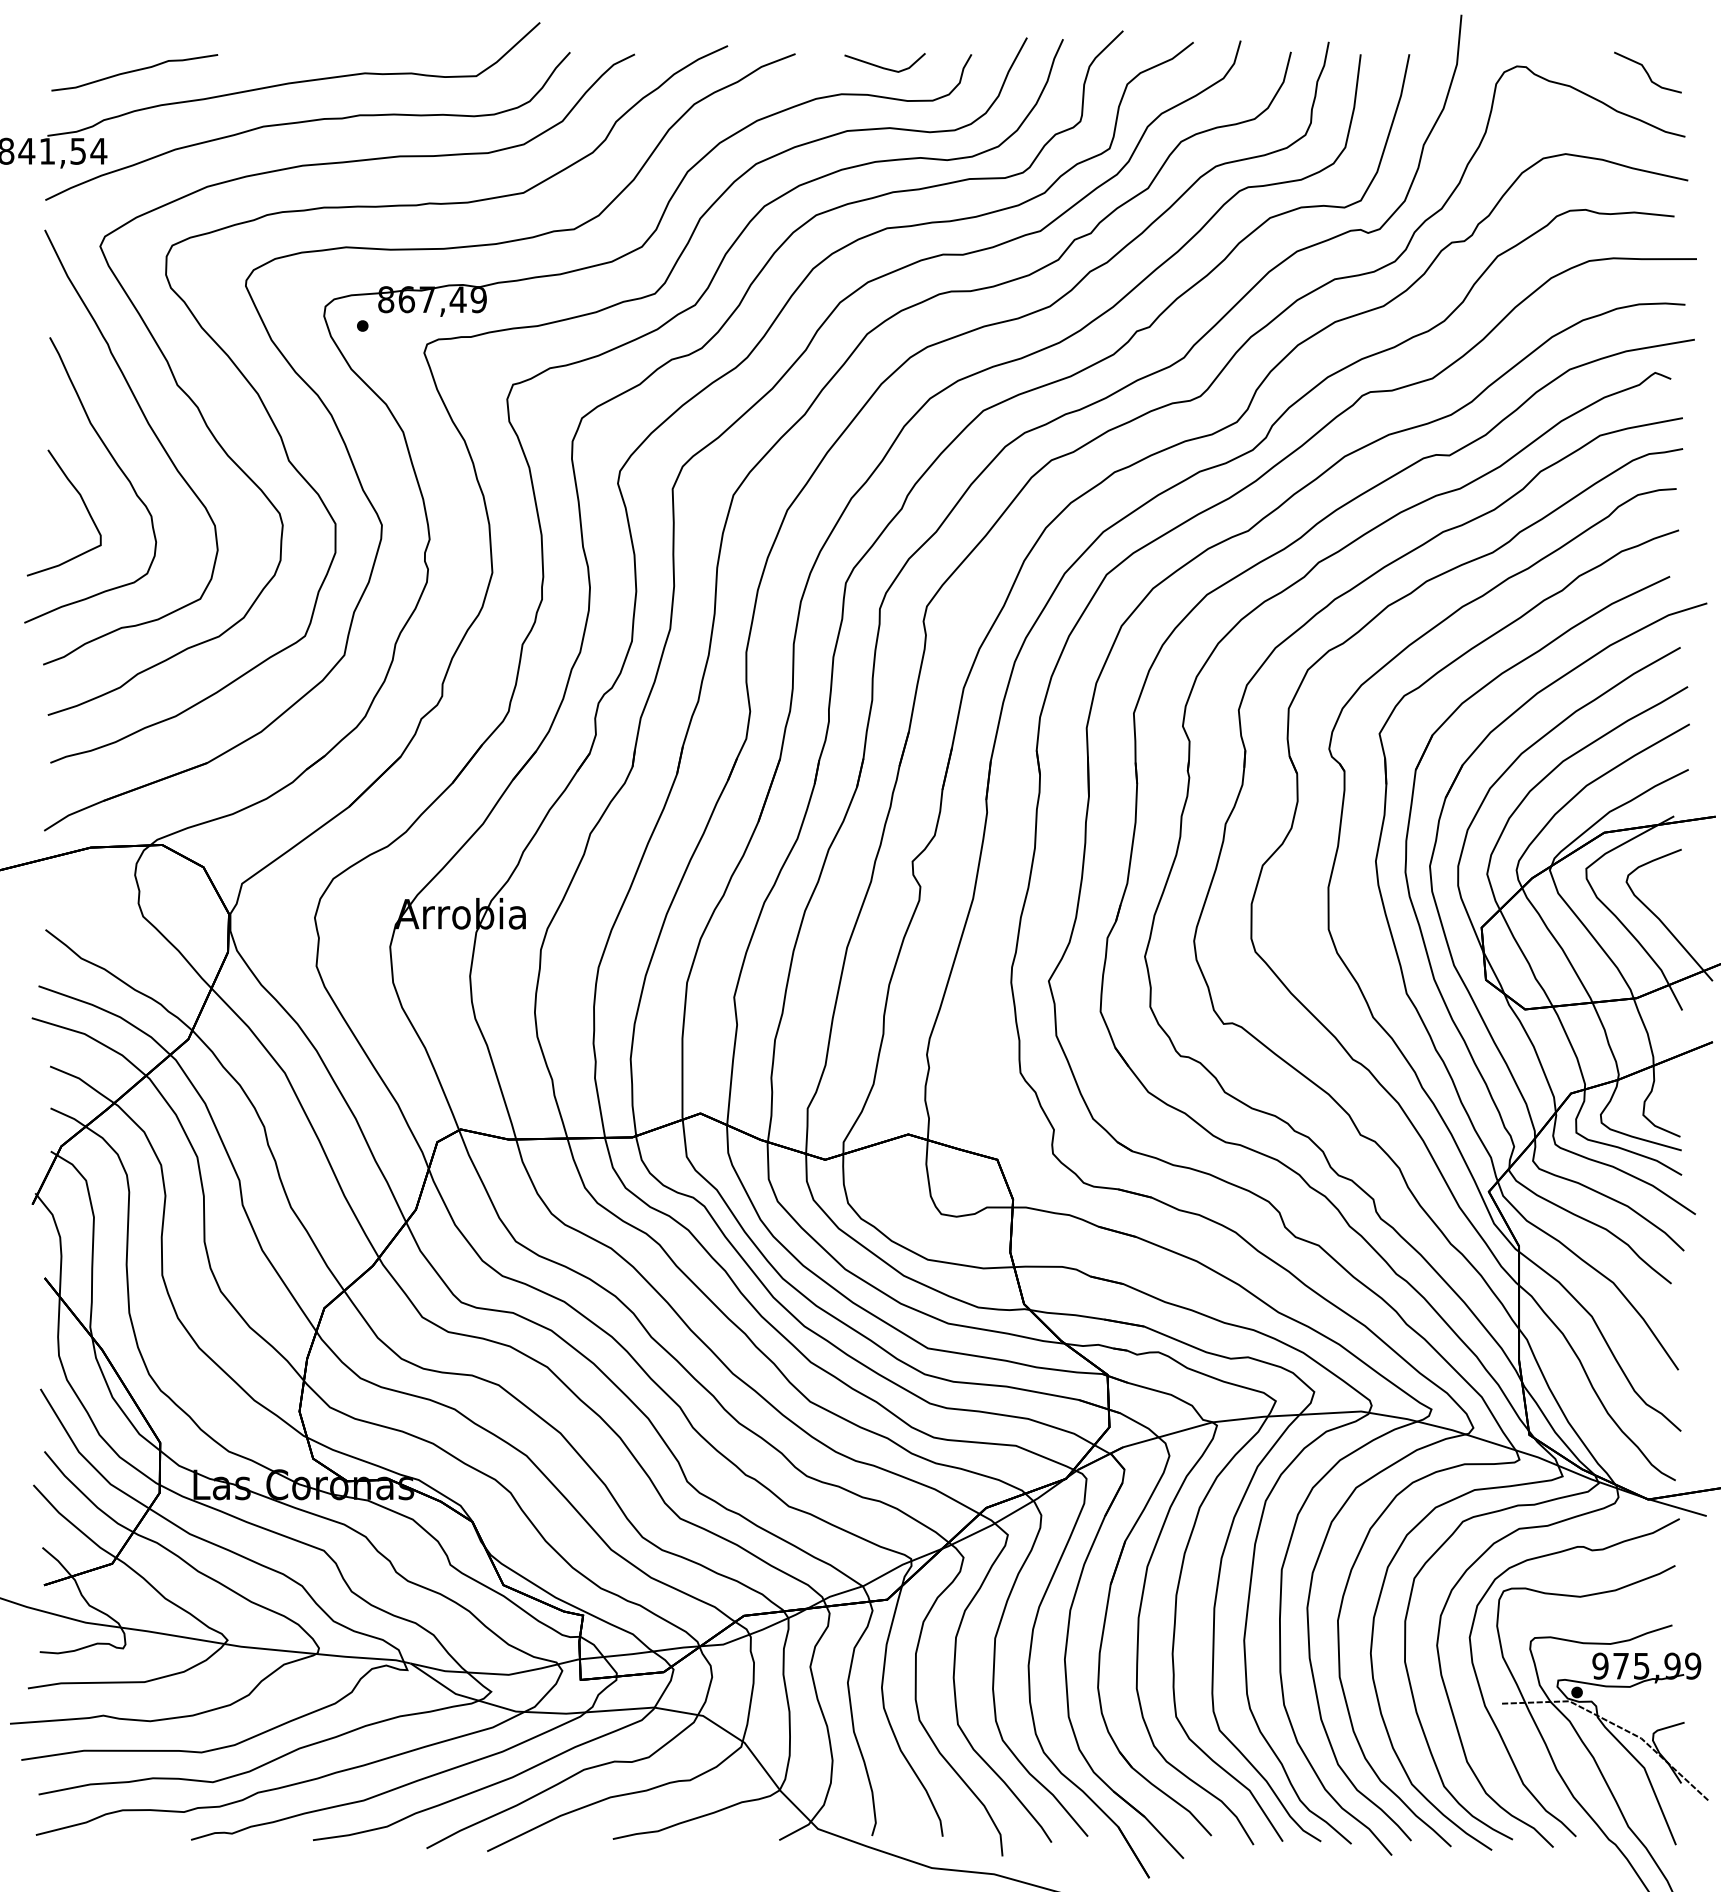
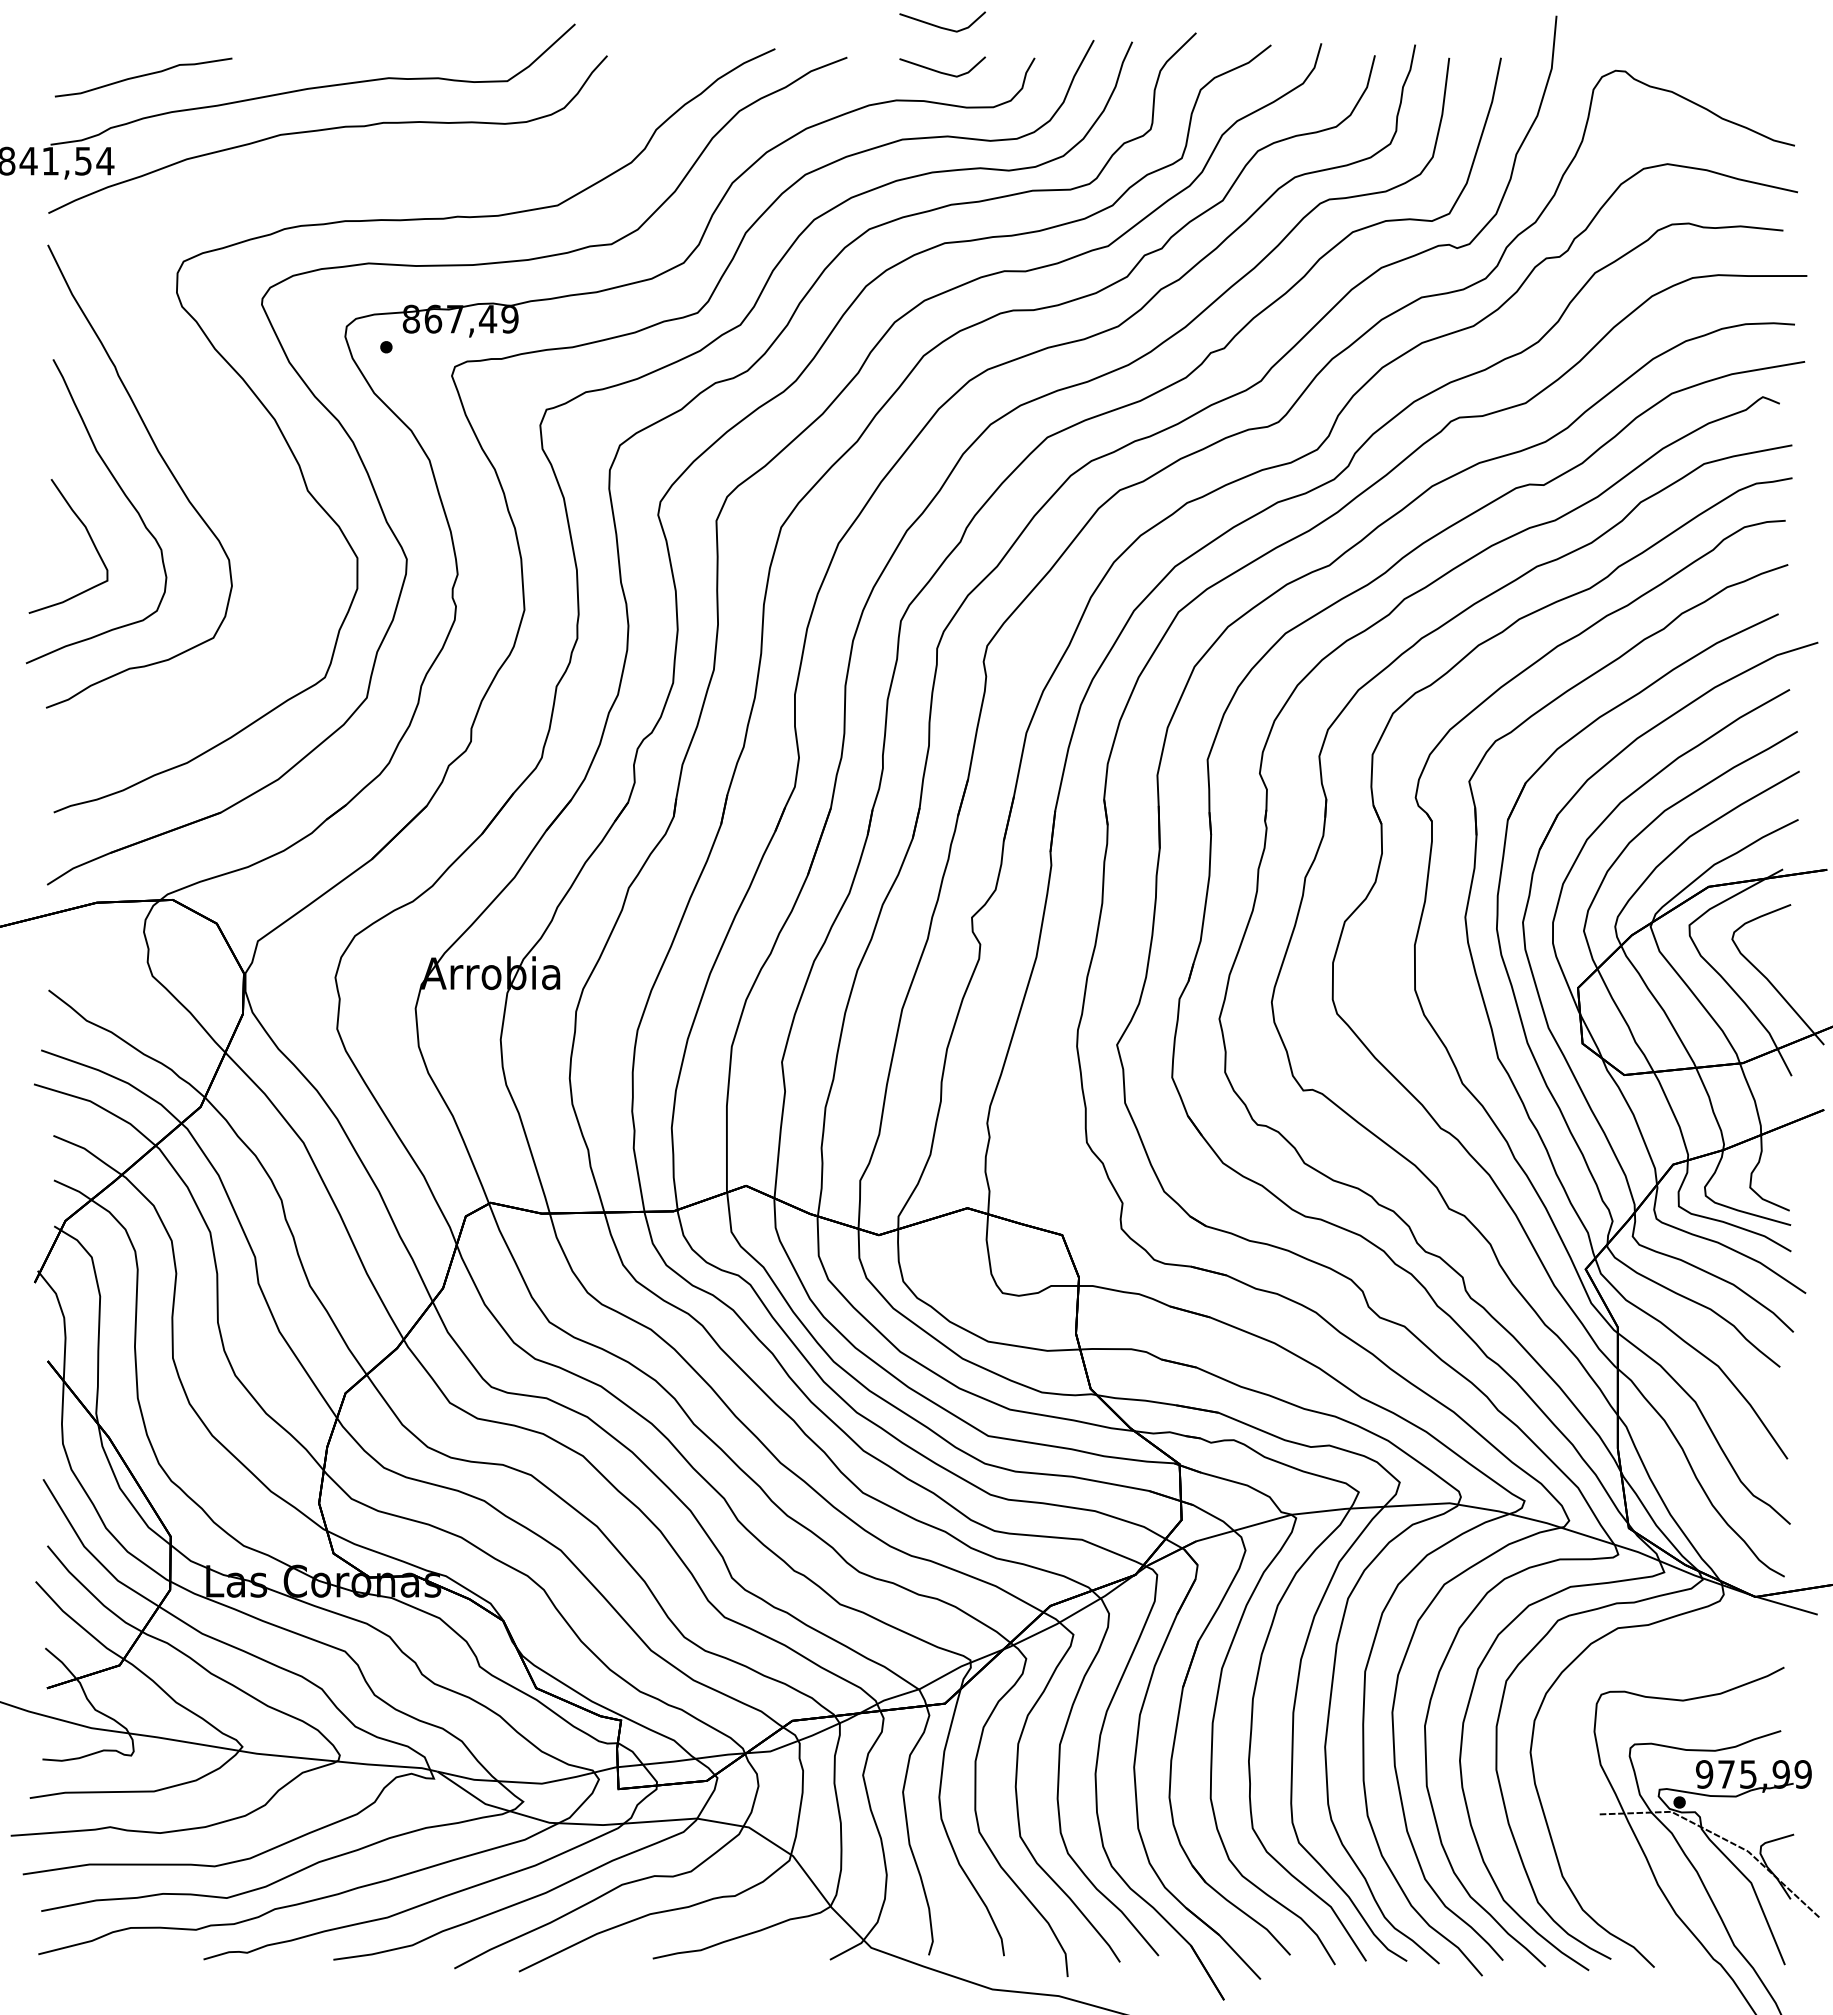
line: (883, 24) -> (940, 26), added
curve: (1648, 72) -> (1755, 77), removed
curve: (249, 476) -> (265, 507), removed
curve: (1492, 1717) -> (1589, 1829), removed

